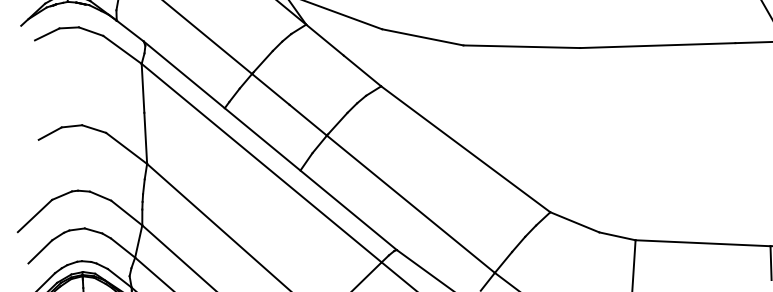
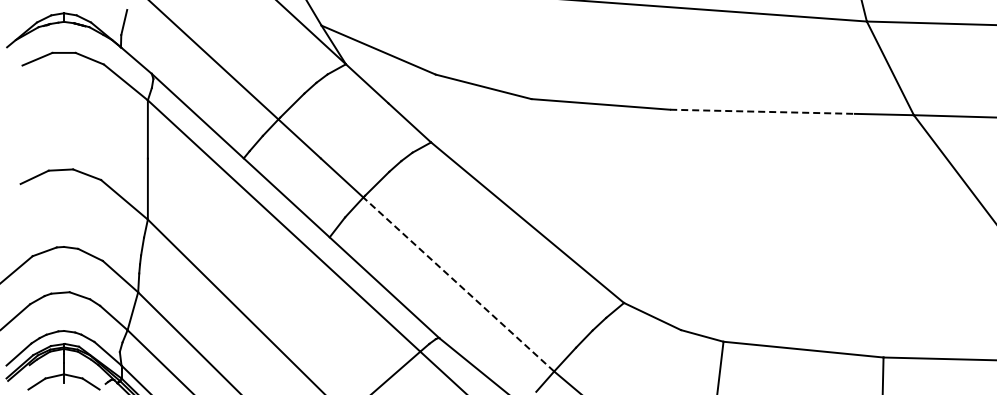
line: (658, 45) -> (763, 111), solid -> dashed
line: (410, 204) -> (458, 284), solid -> dashed

